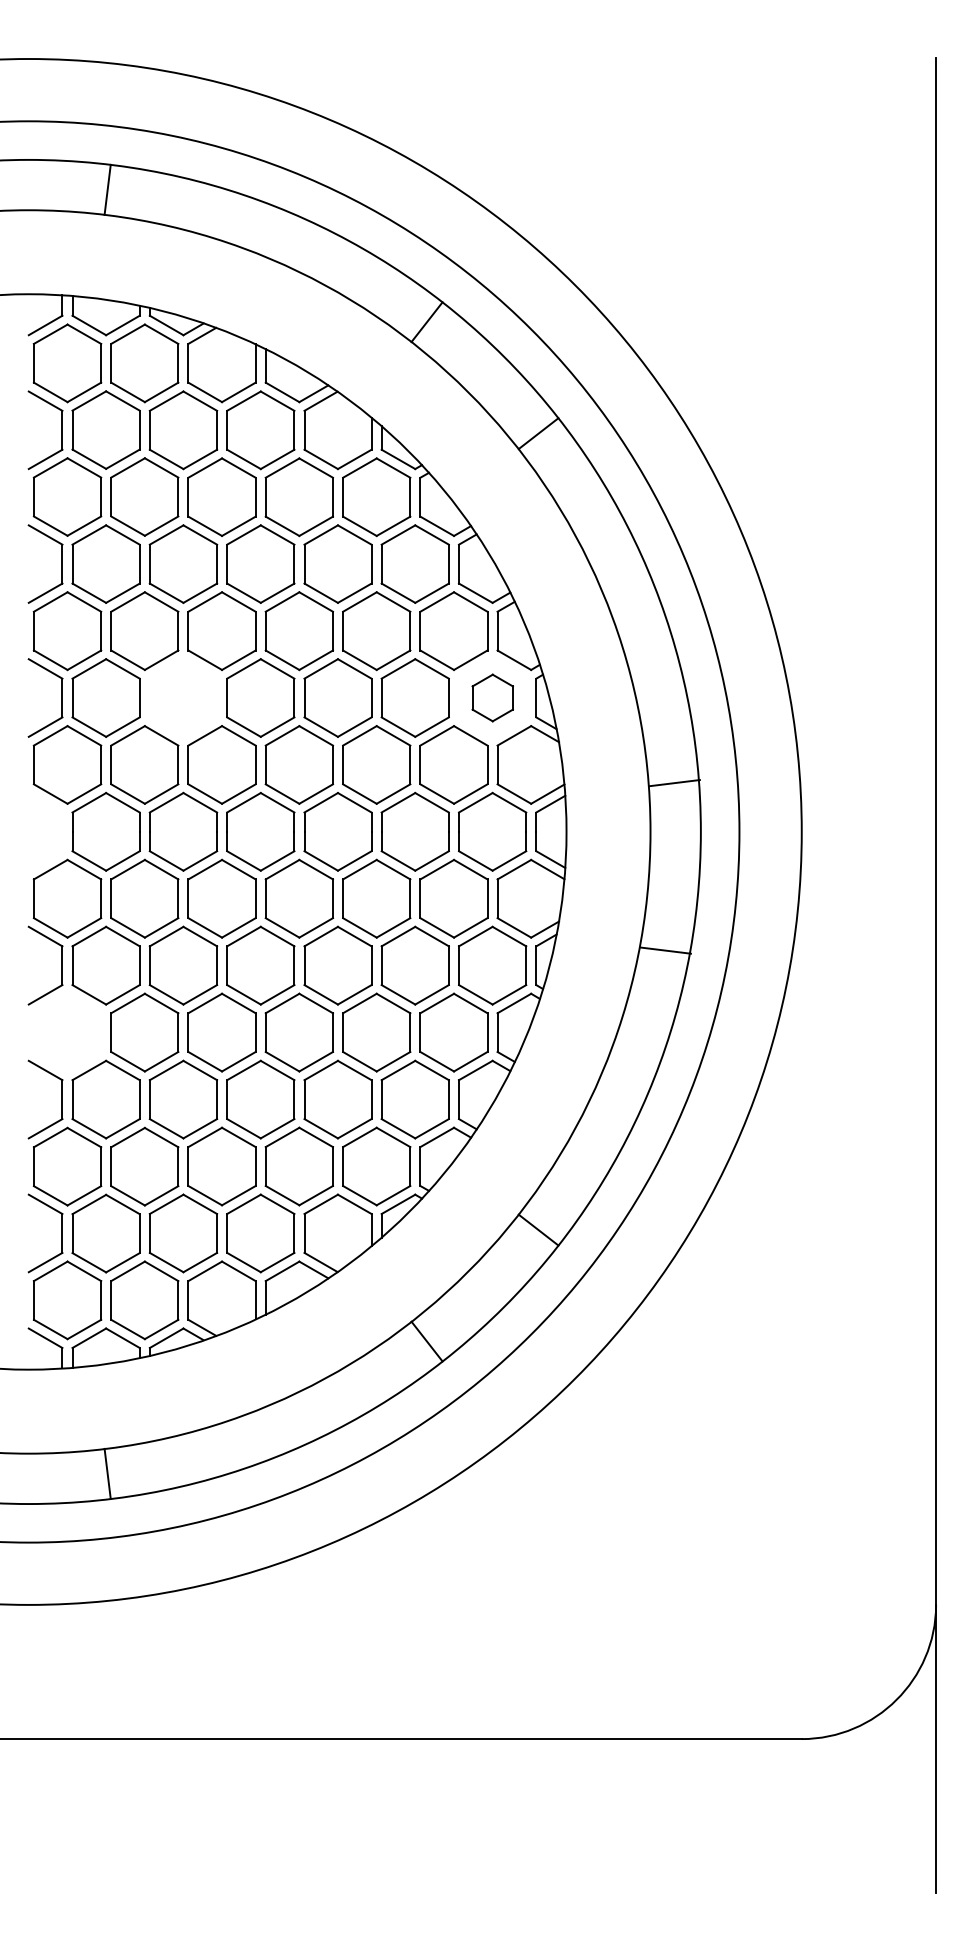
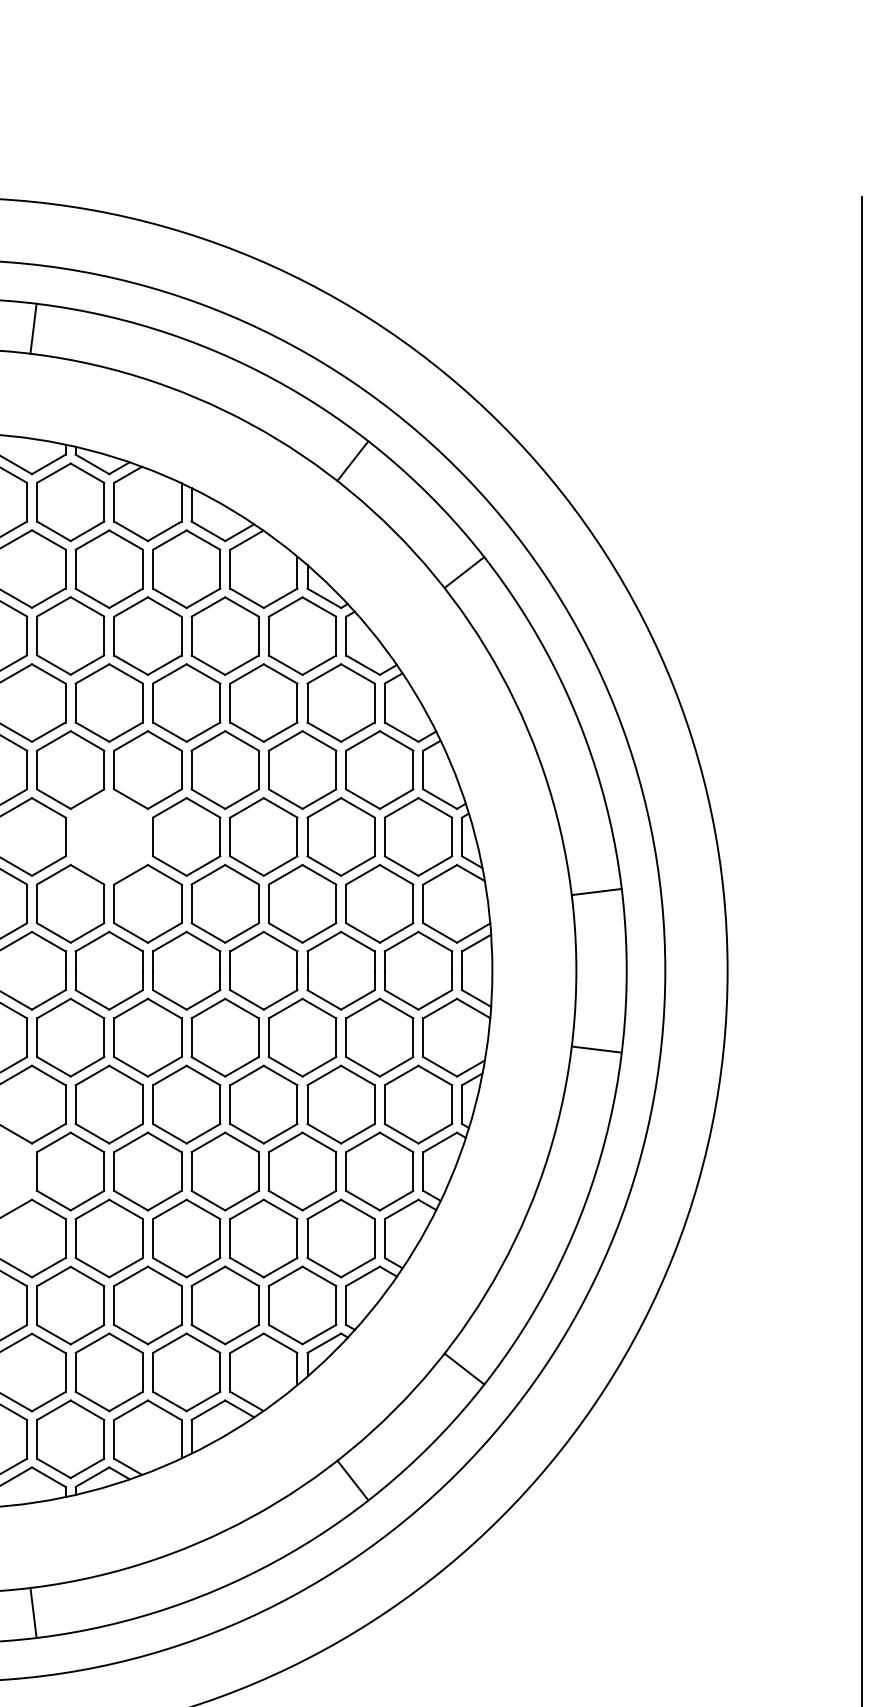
part: (492, 697) -> (418, 836), size x1.67
line: (674, 783) -> (596, 892), moved
line: (665, 950) -> (596, 1049), moved

